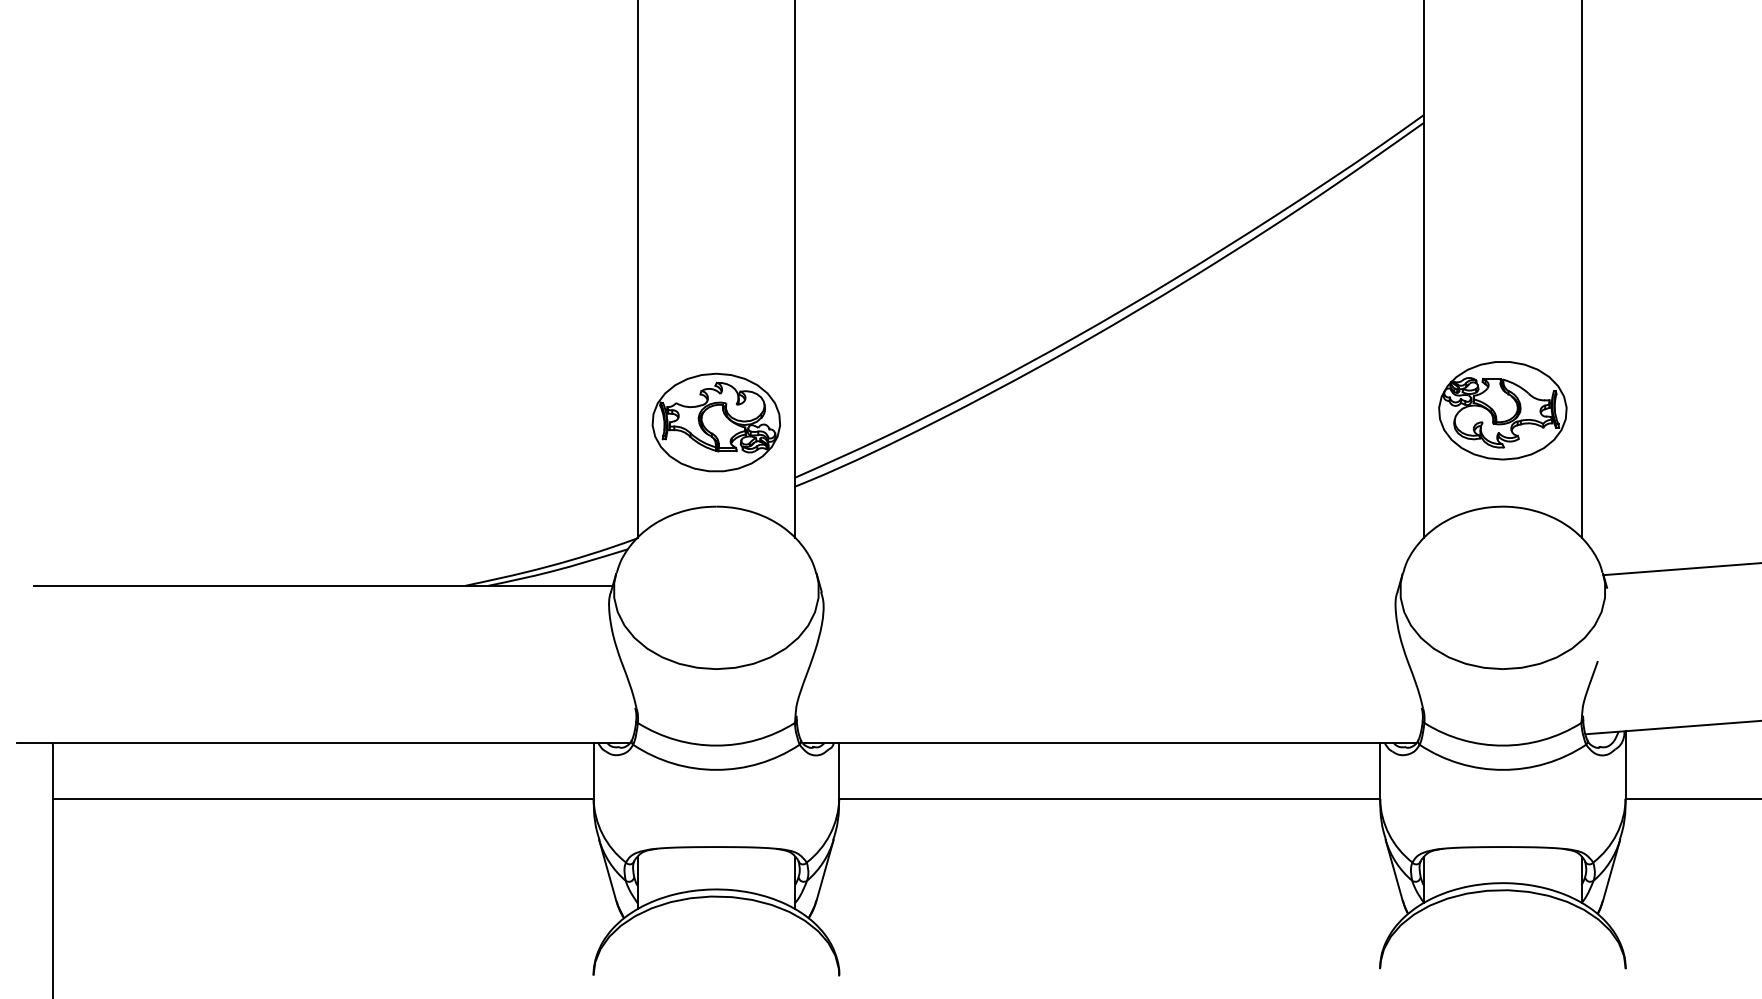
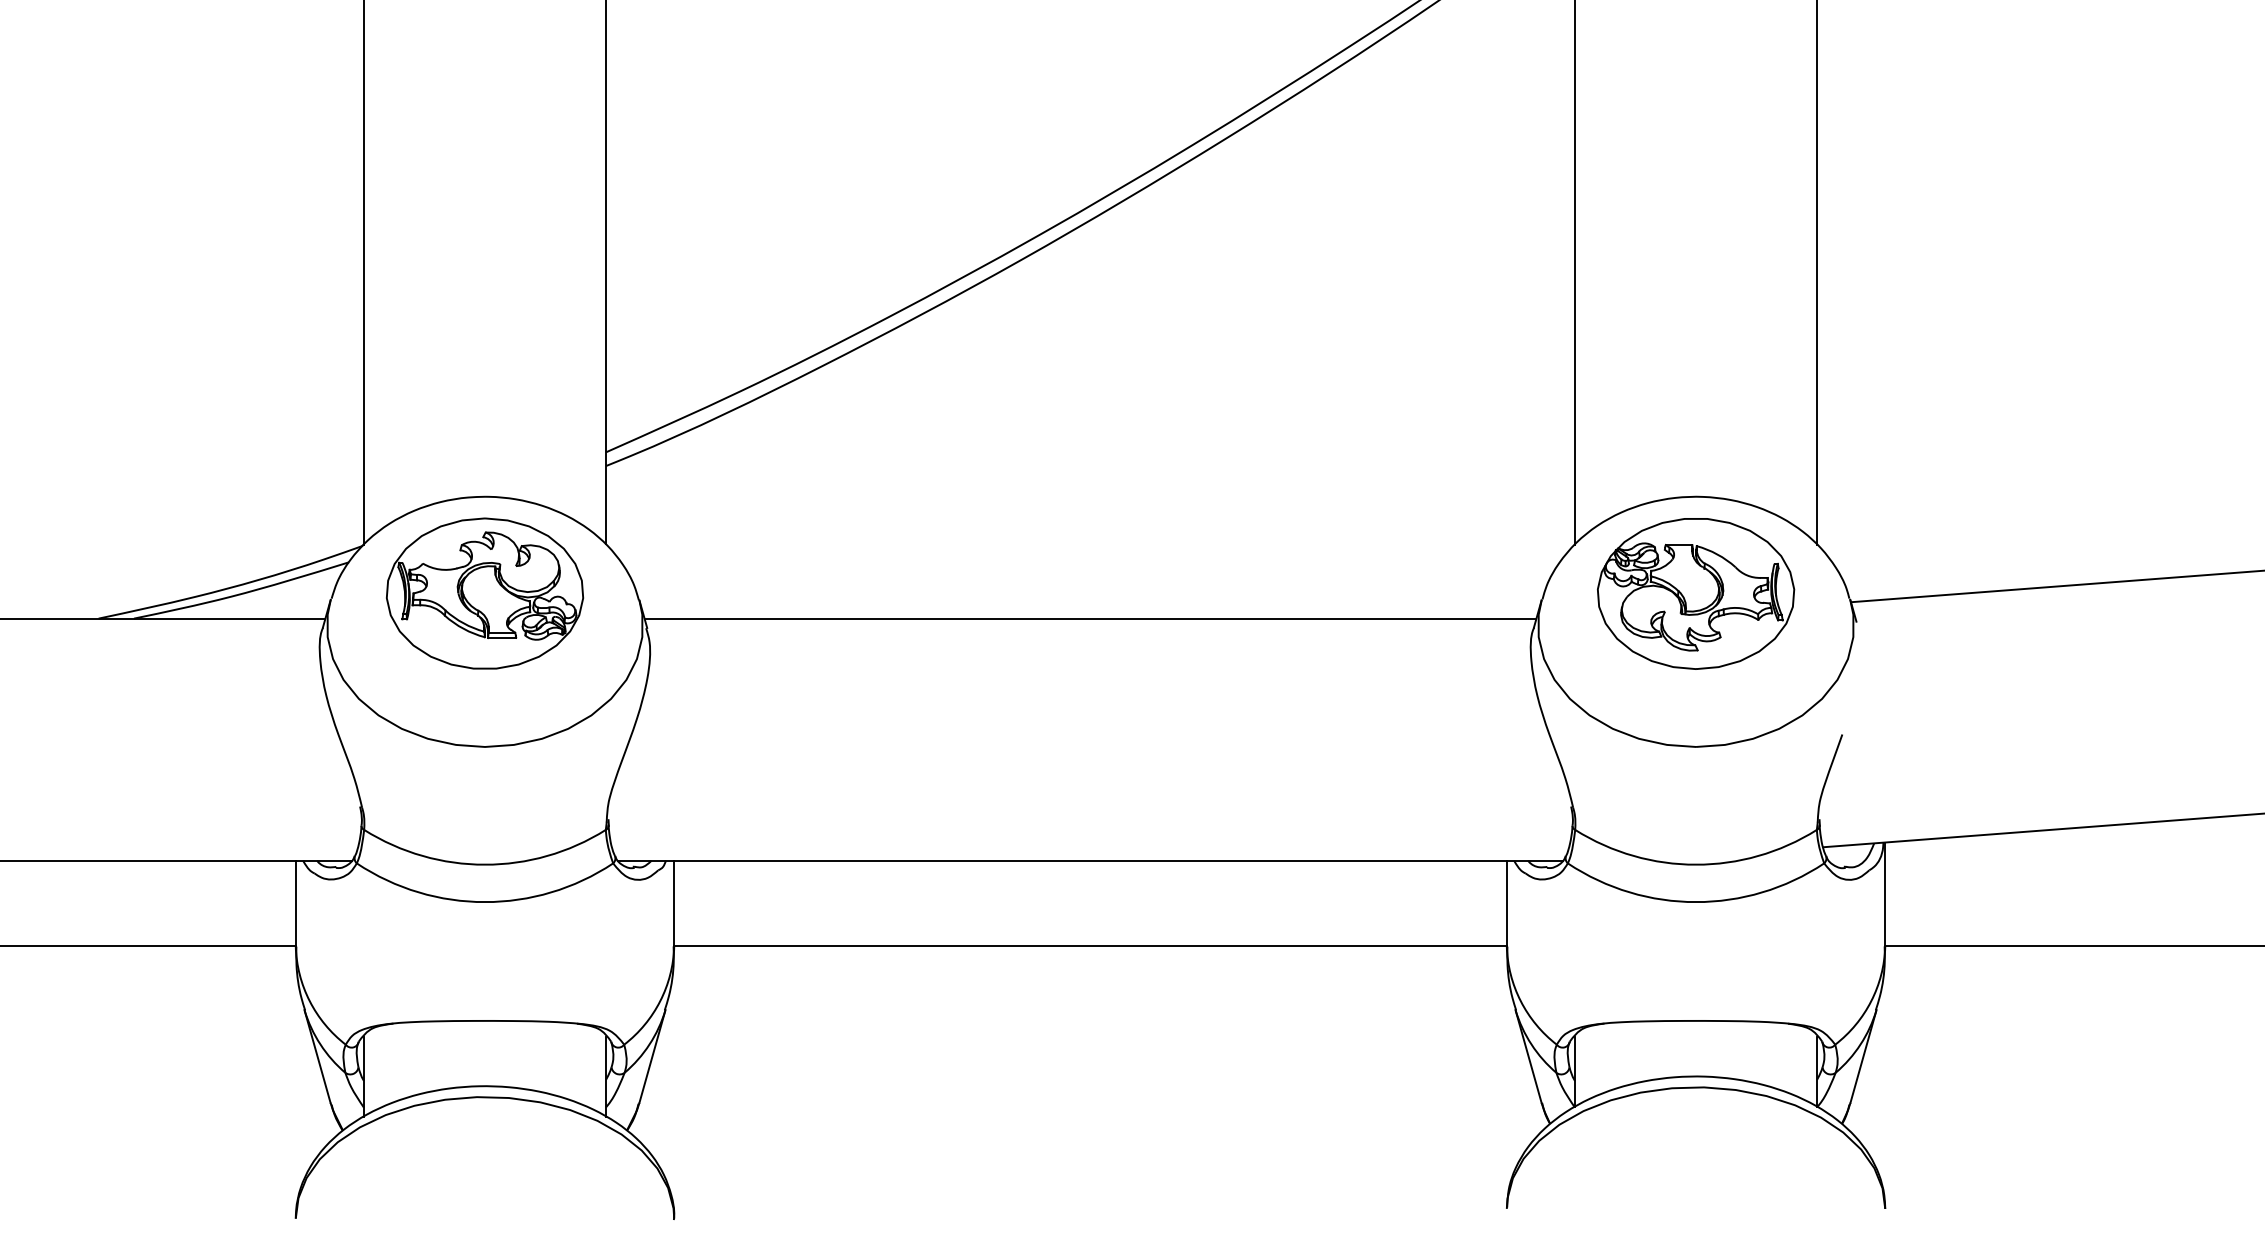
part: (1502, 410) -> (1695, 593), moved
part: (716, 422) -> (485, 593), moved
line: (1109, 585) -> (1090, 618), added

